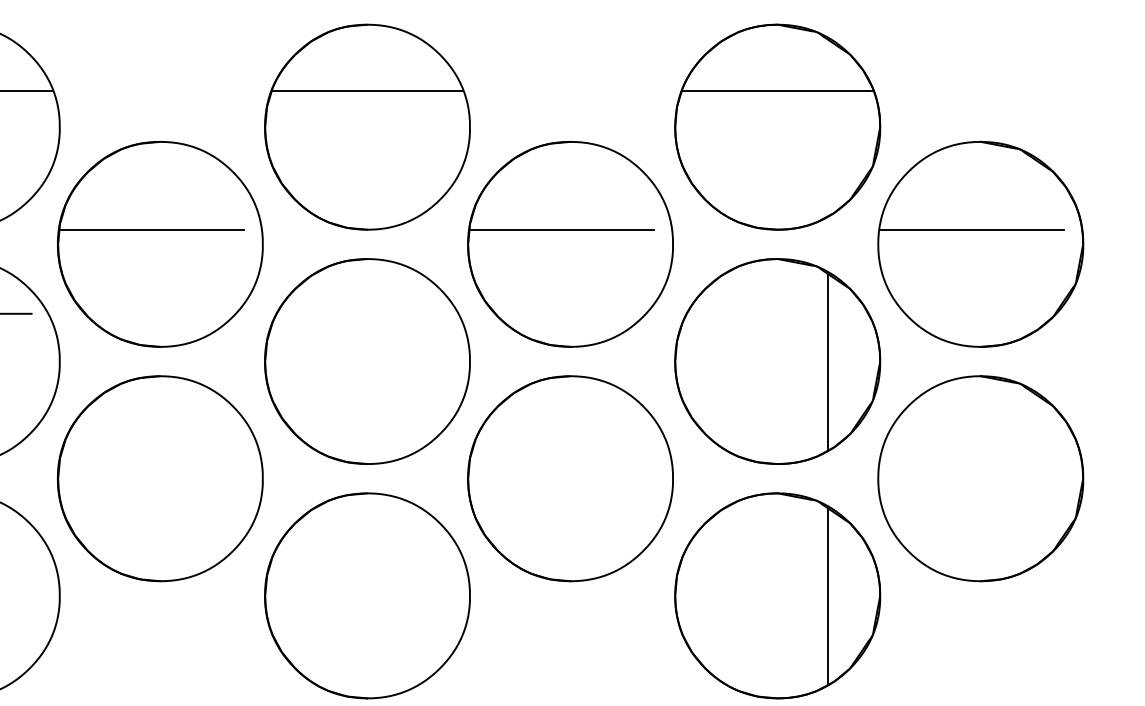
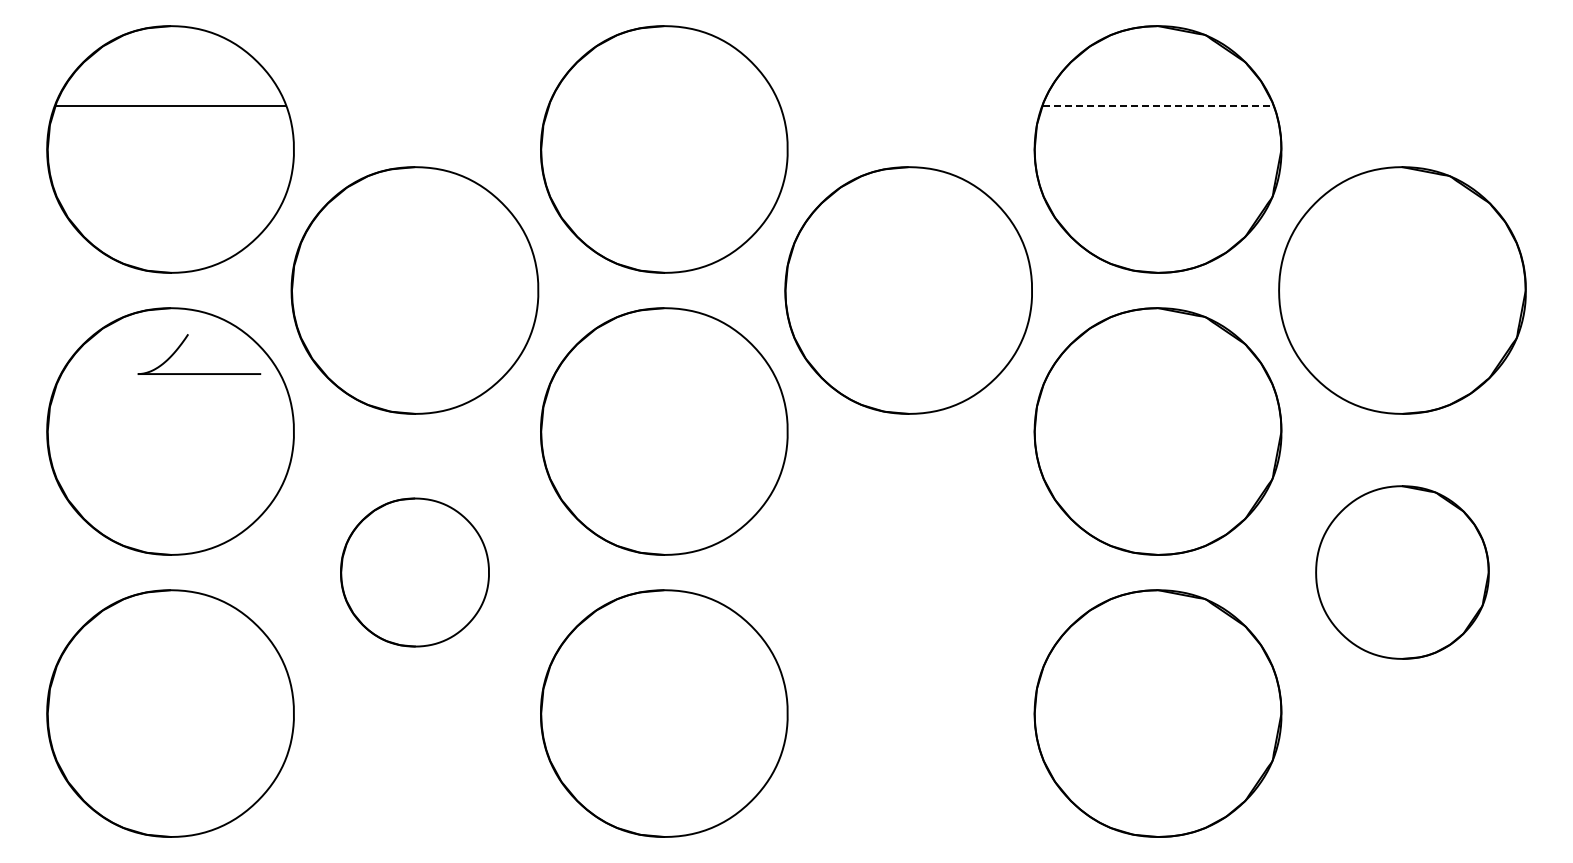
line: (367, 91) -> (664, 106), removed
line: (778, 91) -> (1158, 106), solid -> dashed
line: (152, 230) -> (405, 273), removed
line: (562, 230) -> (898, 273), removed
line: (972, 230) -> (1392, 273), removed
line: (827, 361) -> (1218, 431), removed
part: (159, 478) -> (414, 572), size x0.6
part: (570, 478) -> (908, 572), removed
part: (980, 478) -> (1402, 572), size x0.7
line: (827, 595) -> (1218, 713), removed

